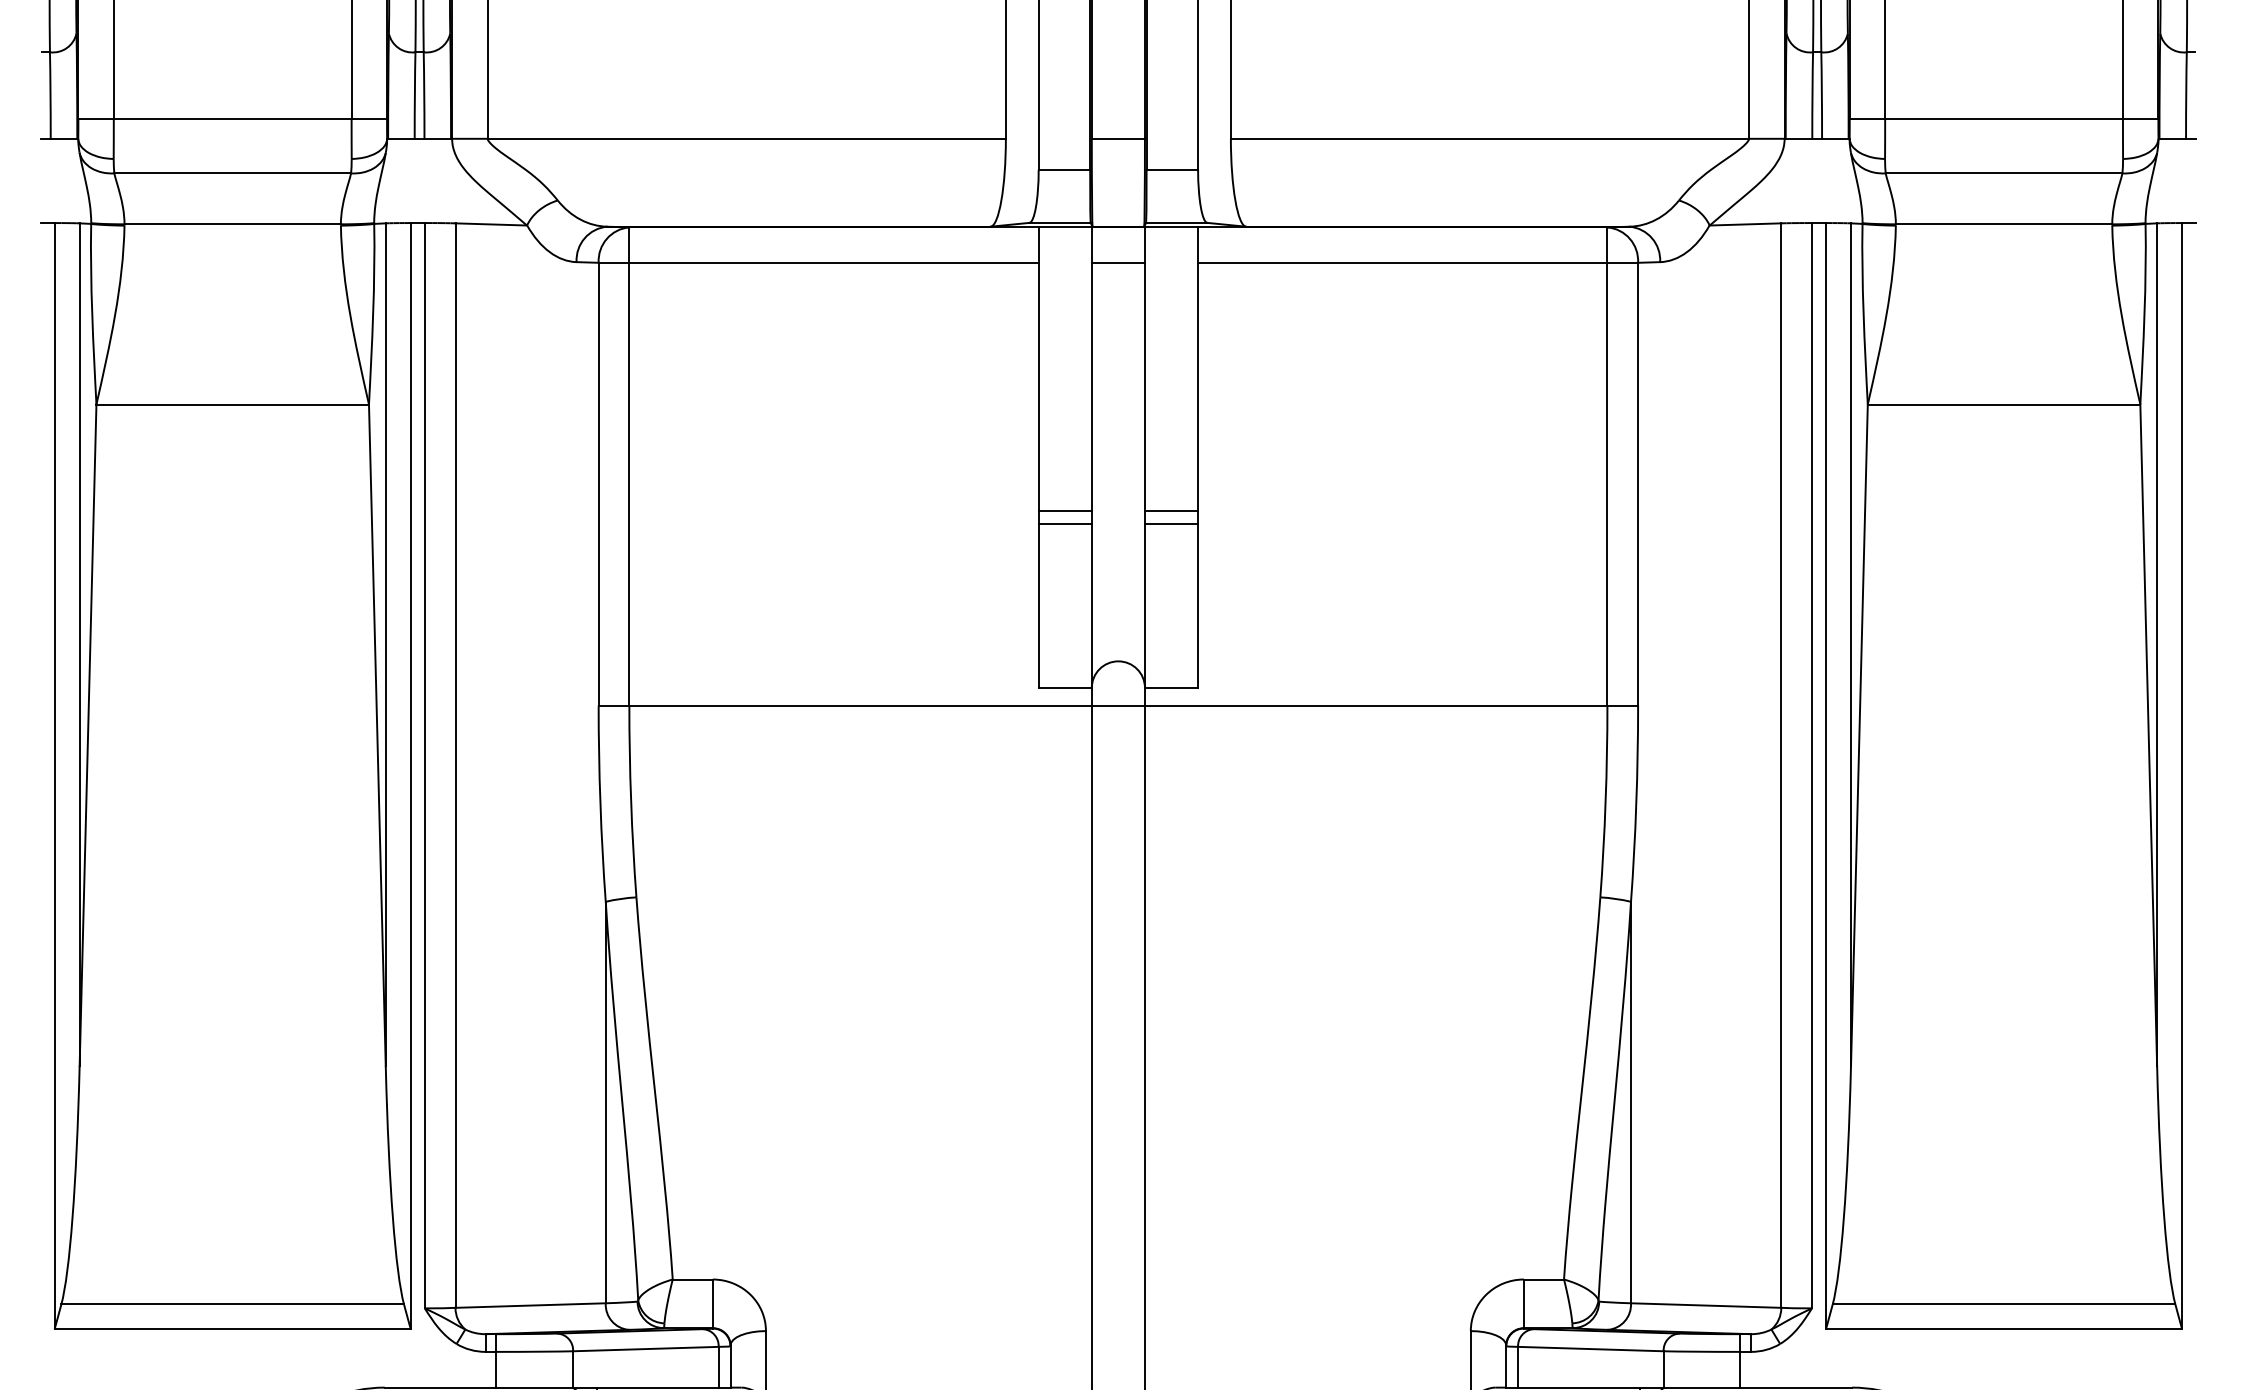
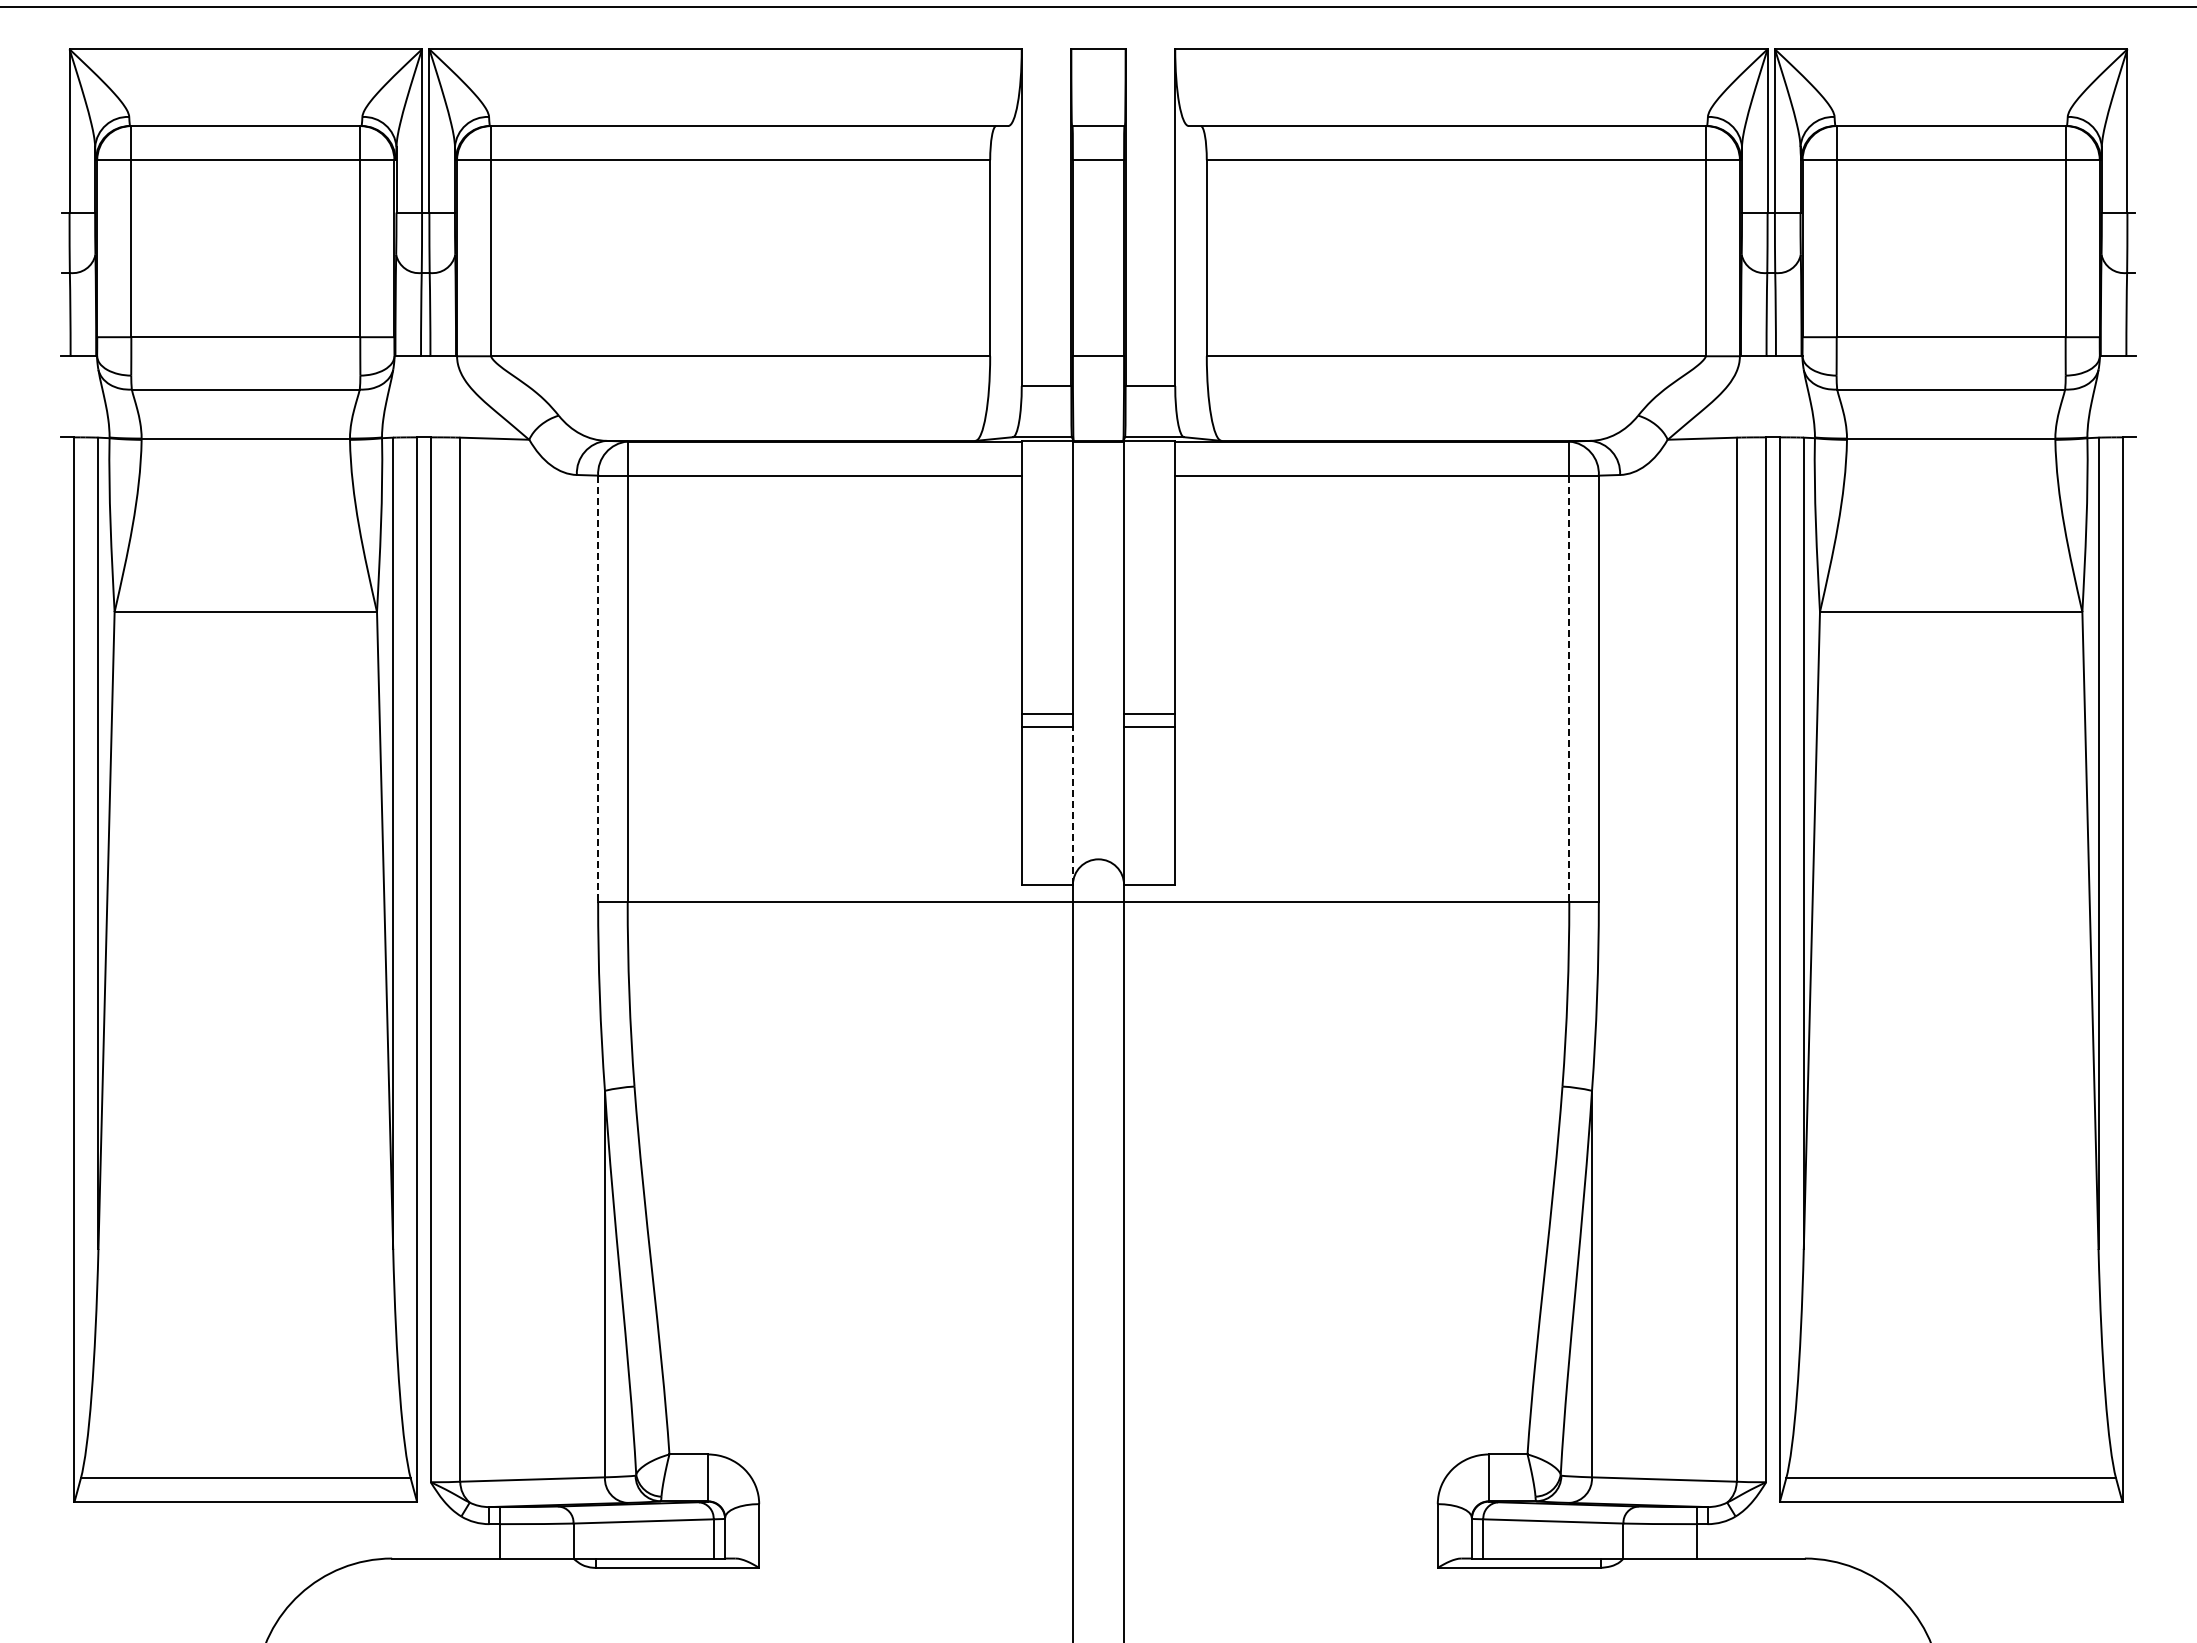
line: (1118, 262) -> (1098, 475), removed
line: (599, 484) -> (598, 689), solid -> dashed
line: (1607, 484) -> (1569, 689), solid -> dashed
line: (1091, 606) -> (1072, 806), solid -> dashed

